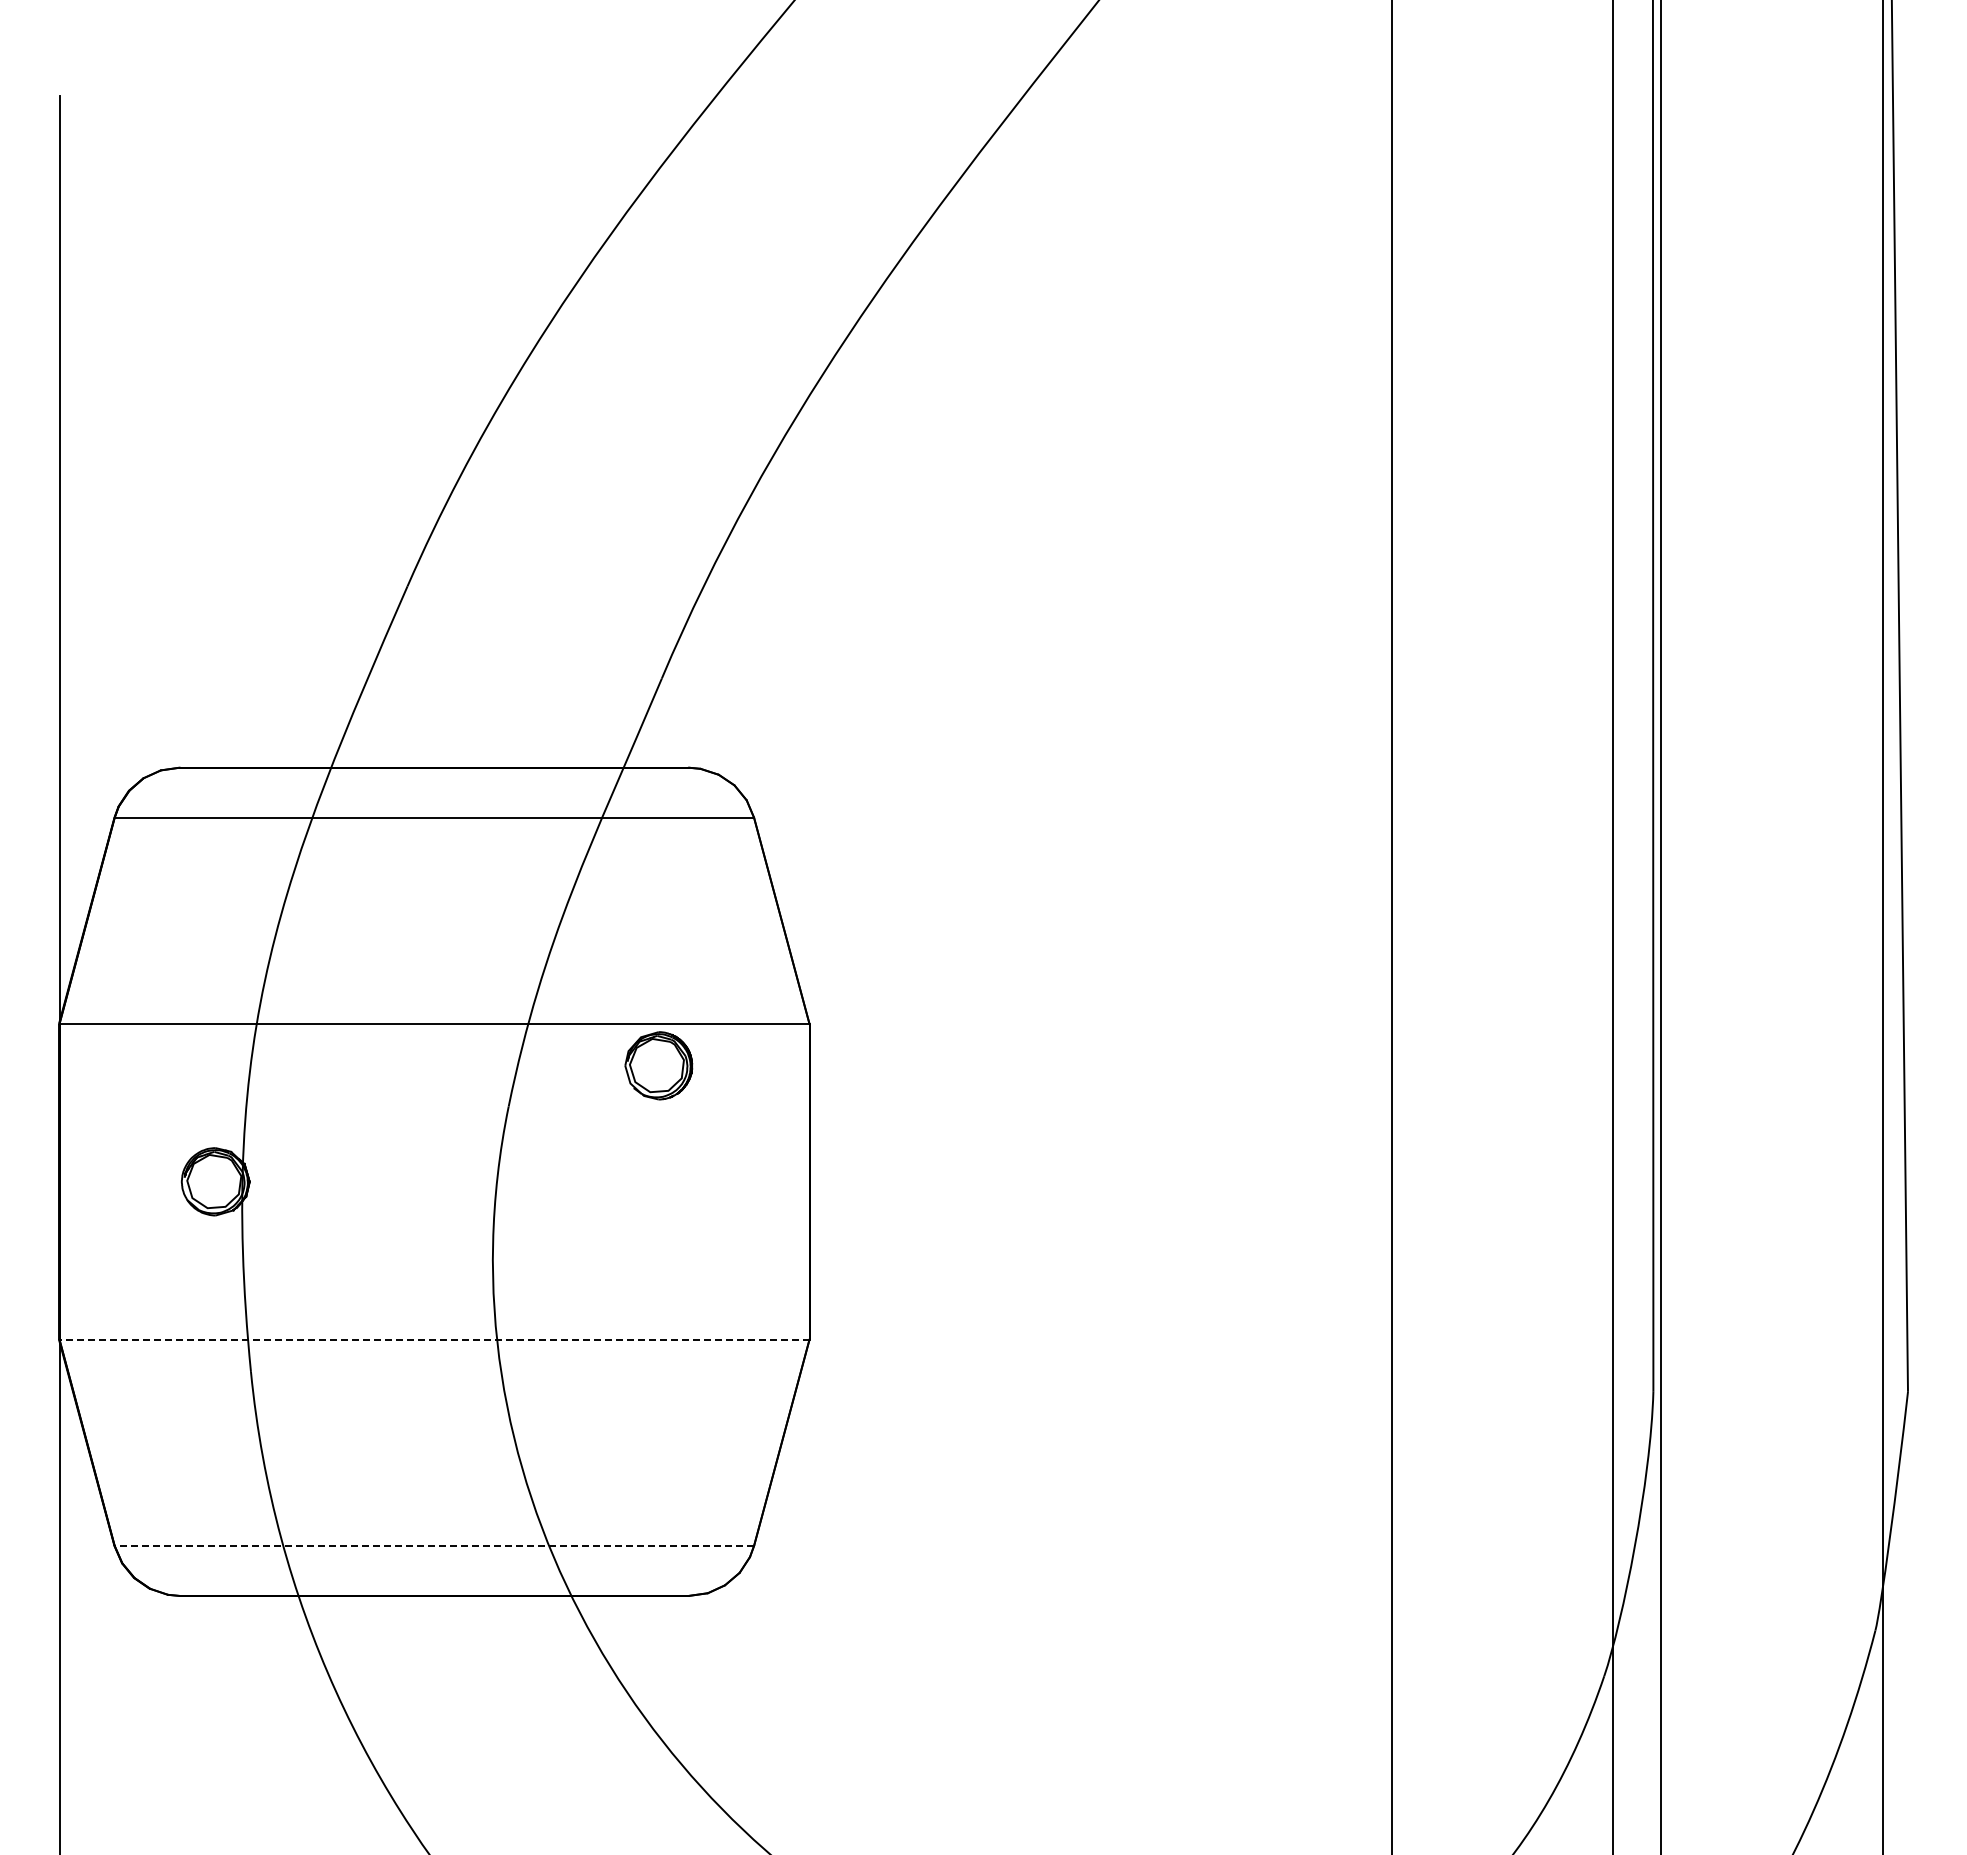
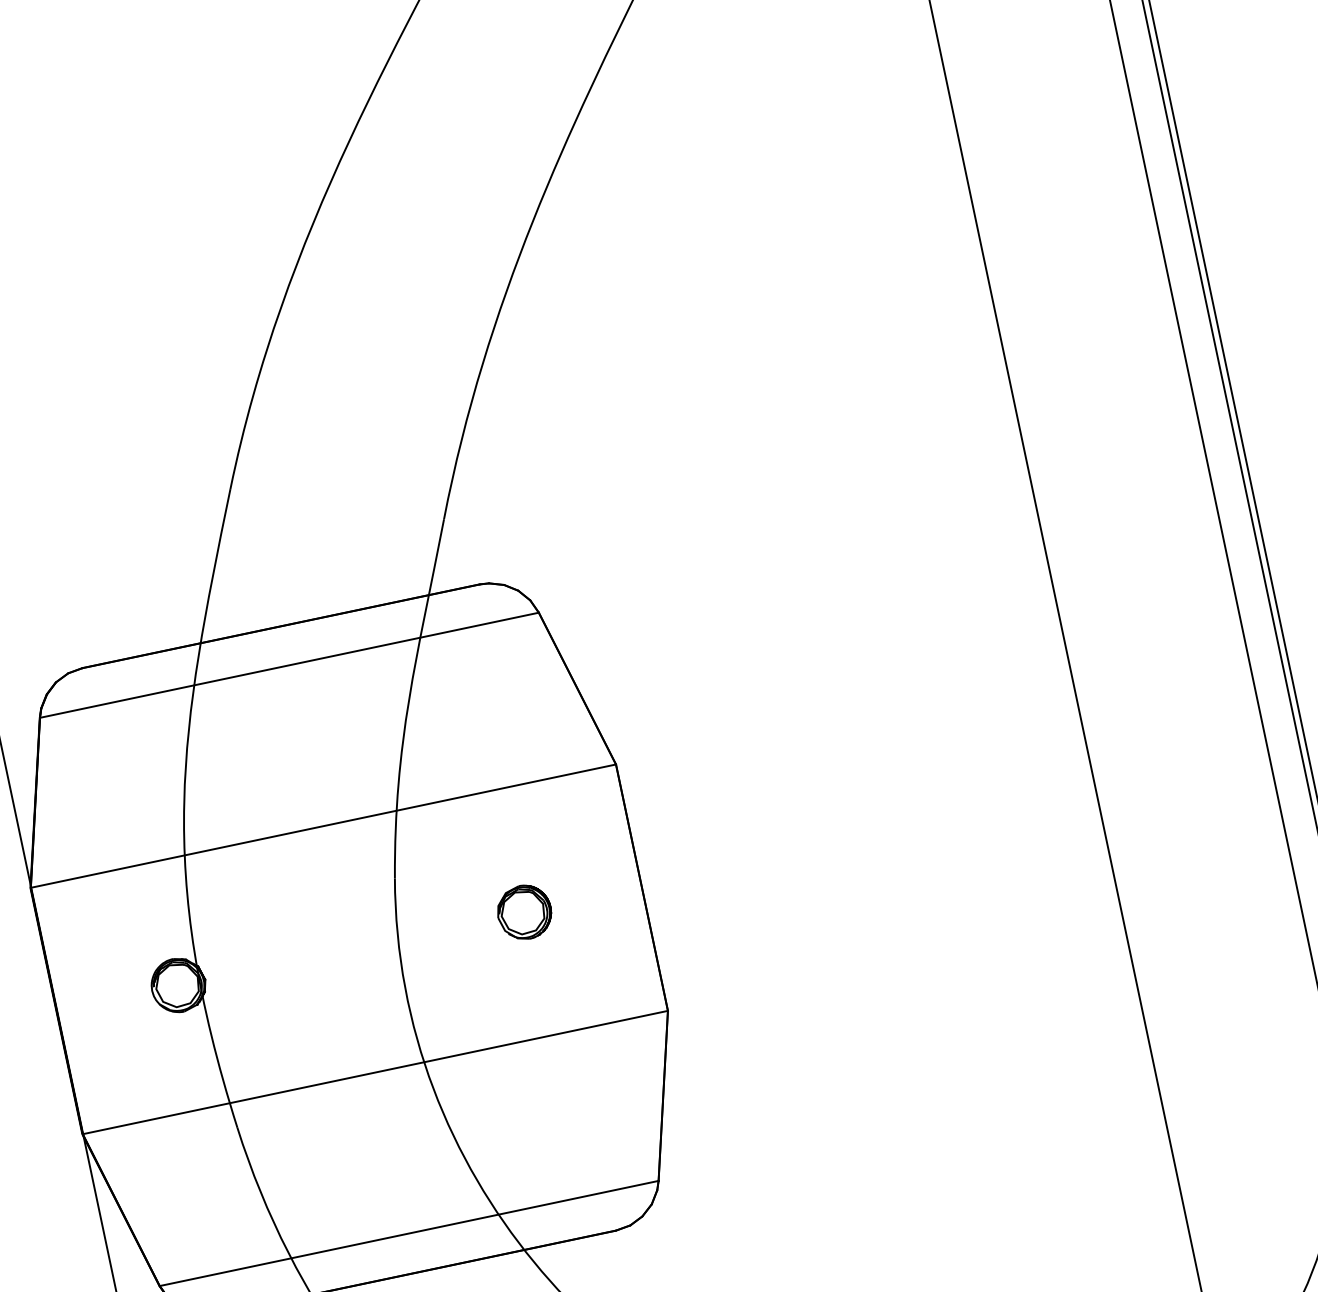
part: (658, 1065) -> (524, 912), moved
line: (434, 1339) -> (375, 1072), dashed -> solid
line: (434, 1545) -> (409, 1233), dashed -> solid

